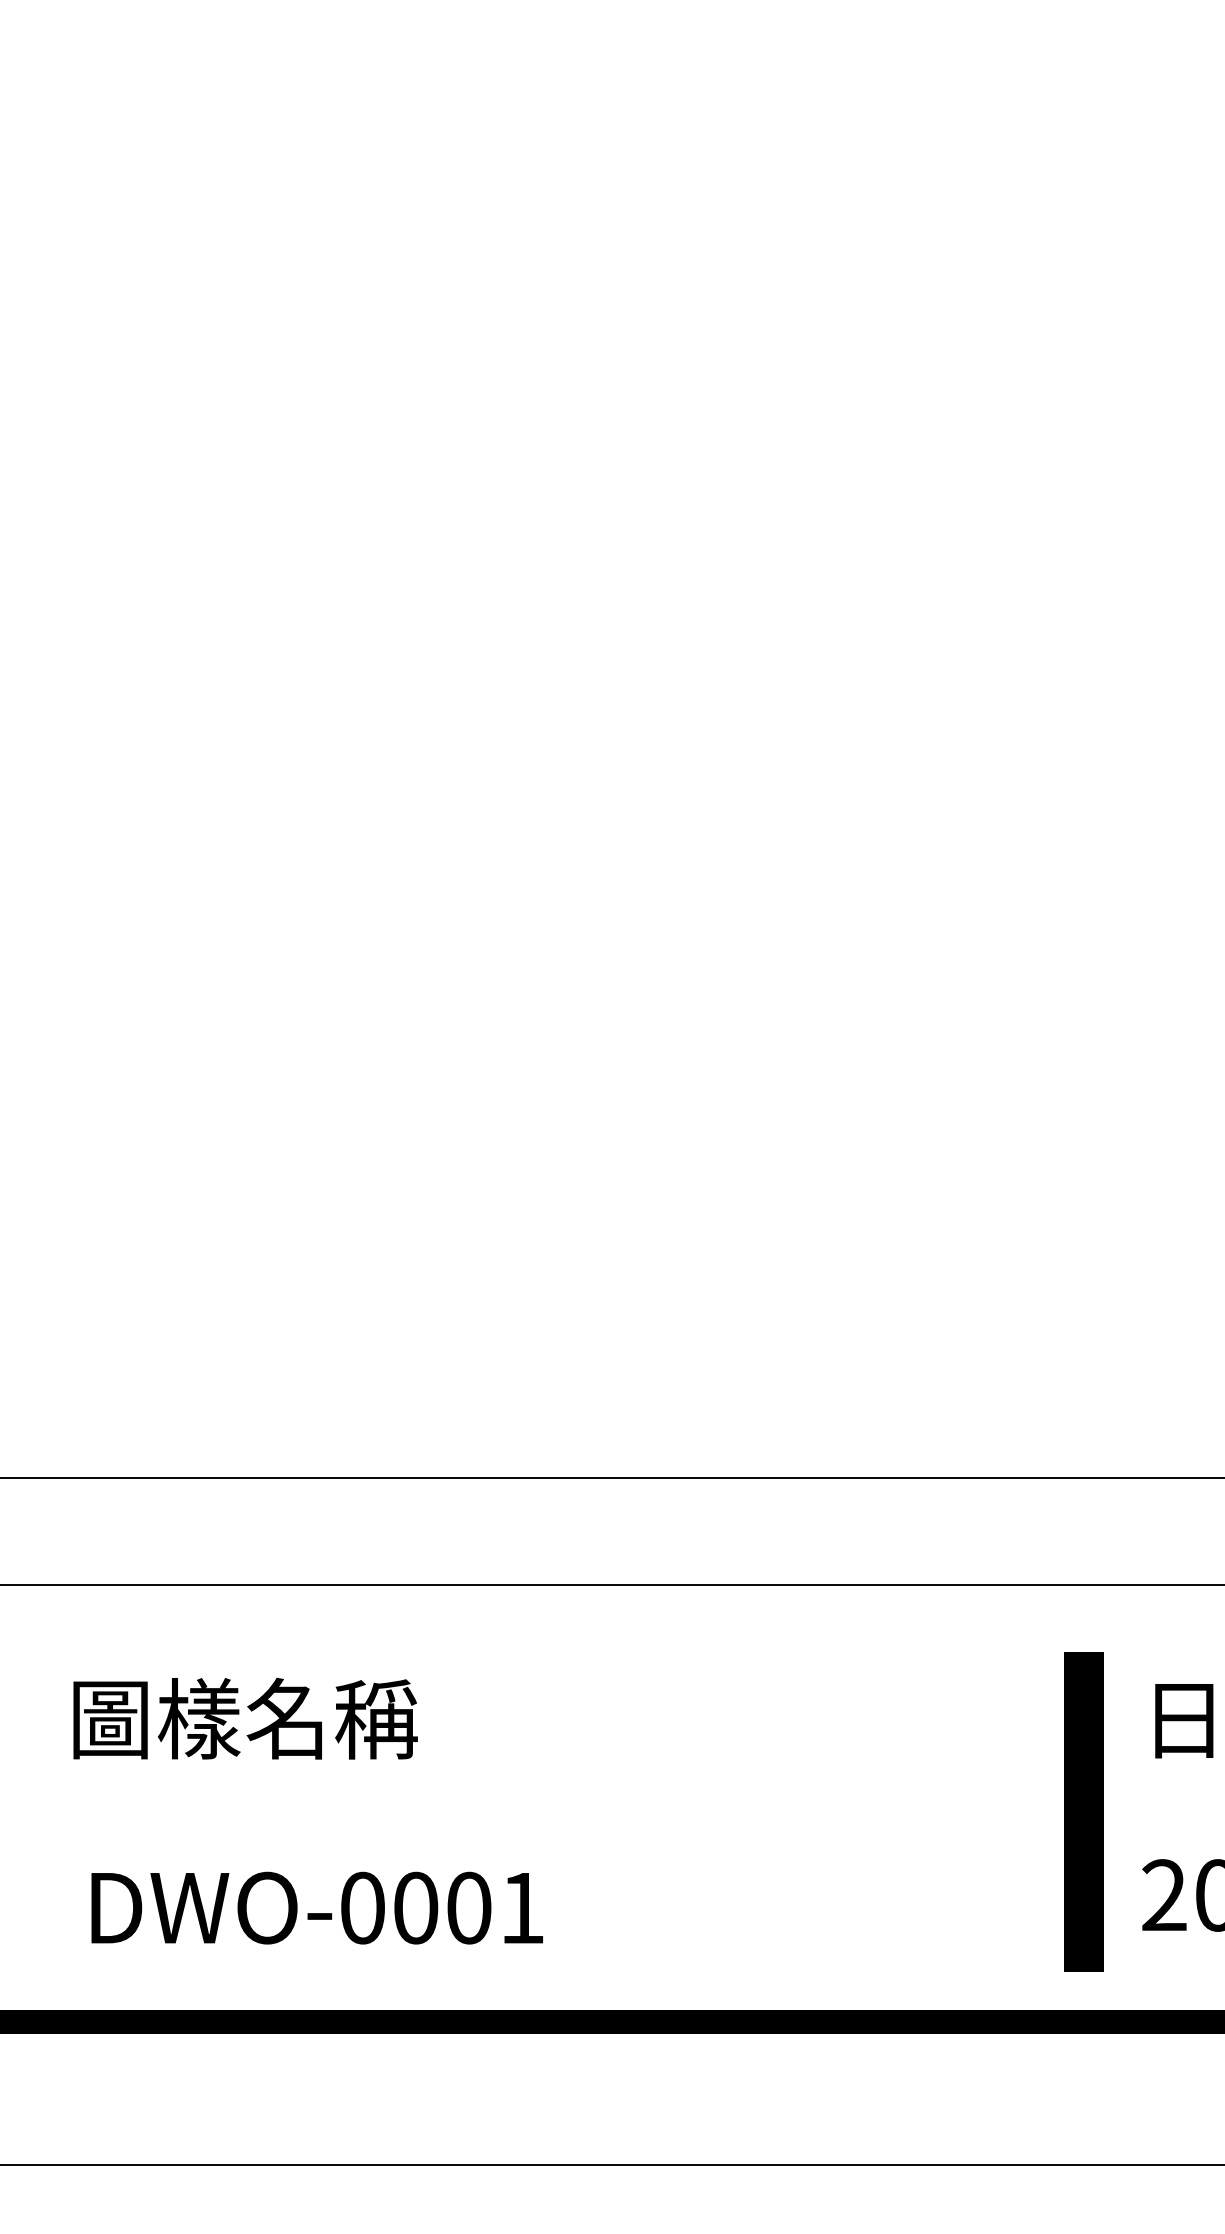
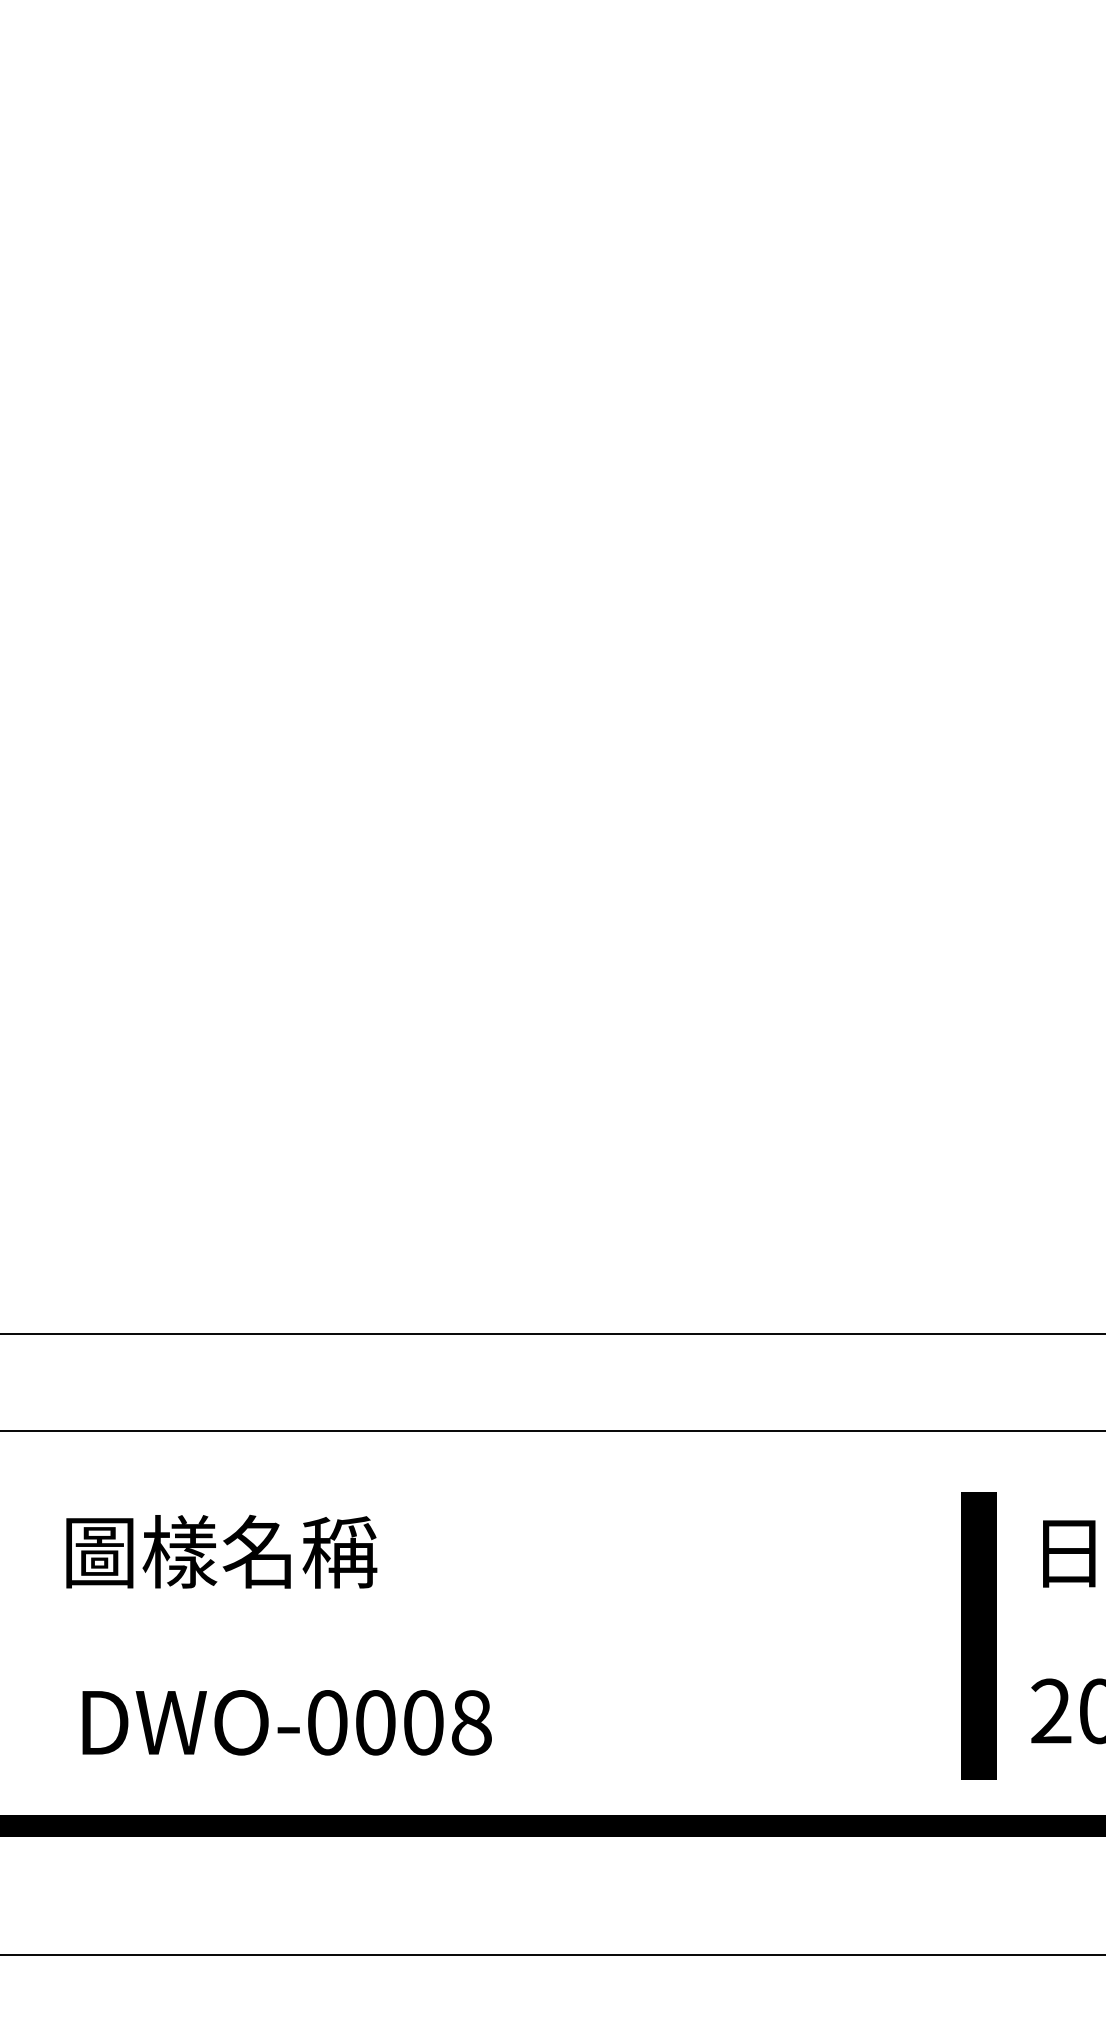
text: (522, 1907) -> (471, 1722), DWO-0001 -> DWO-0008

